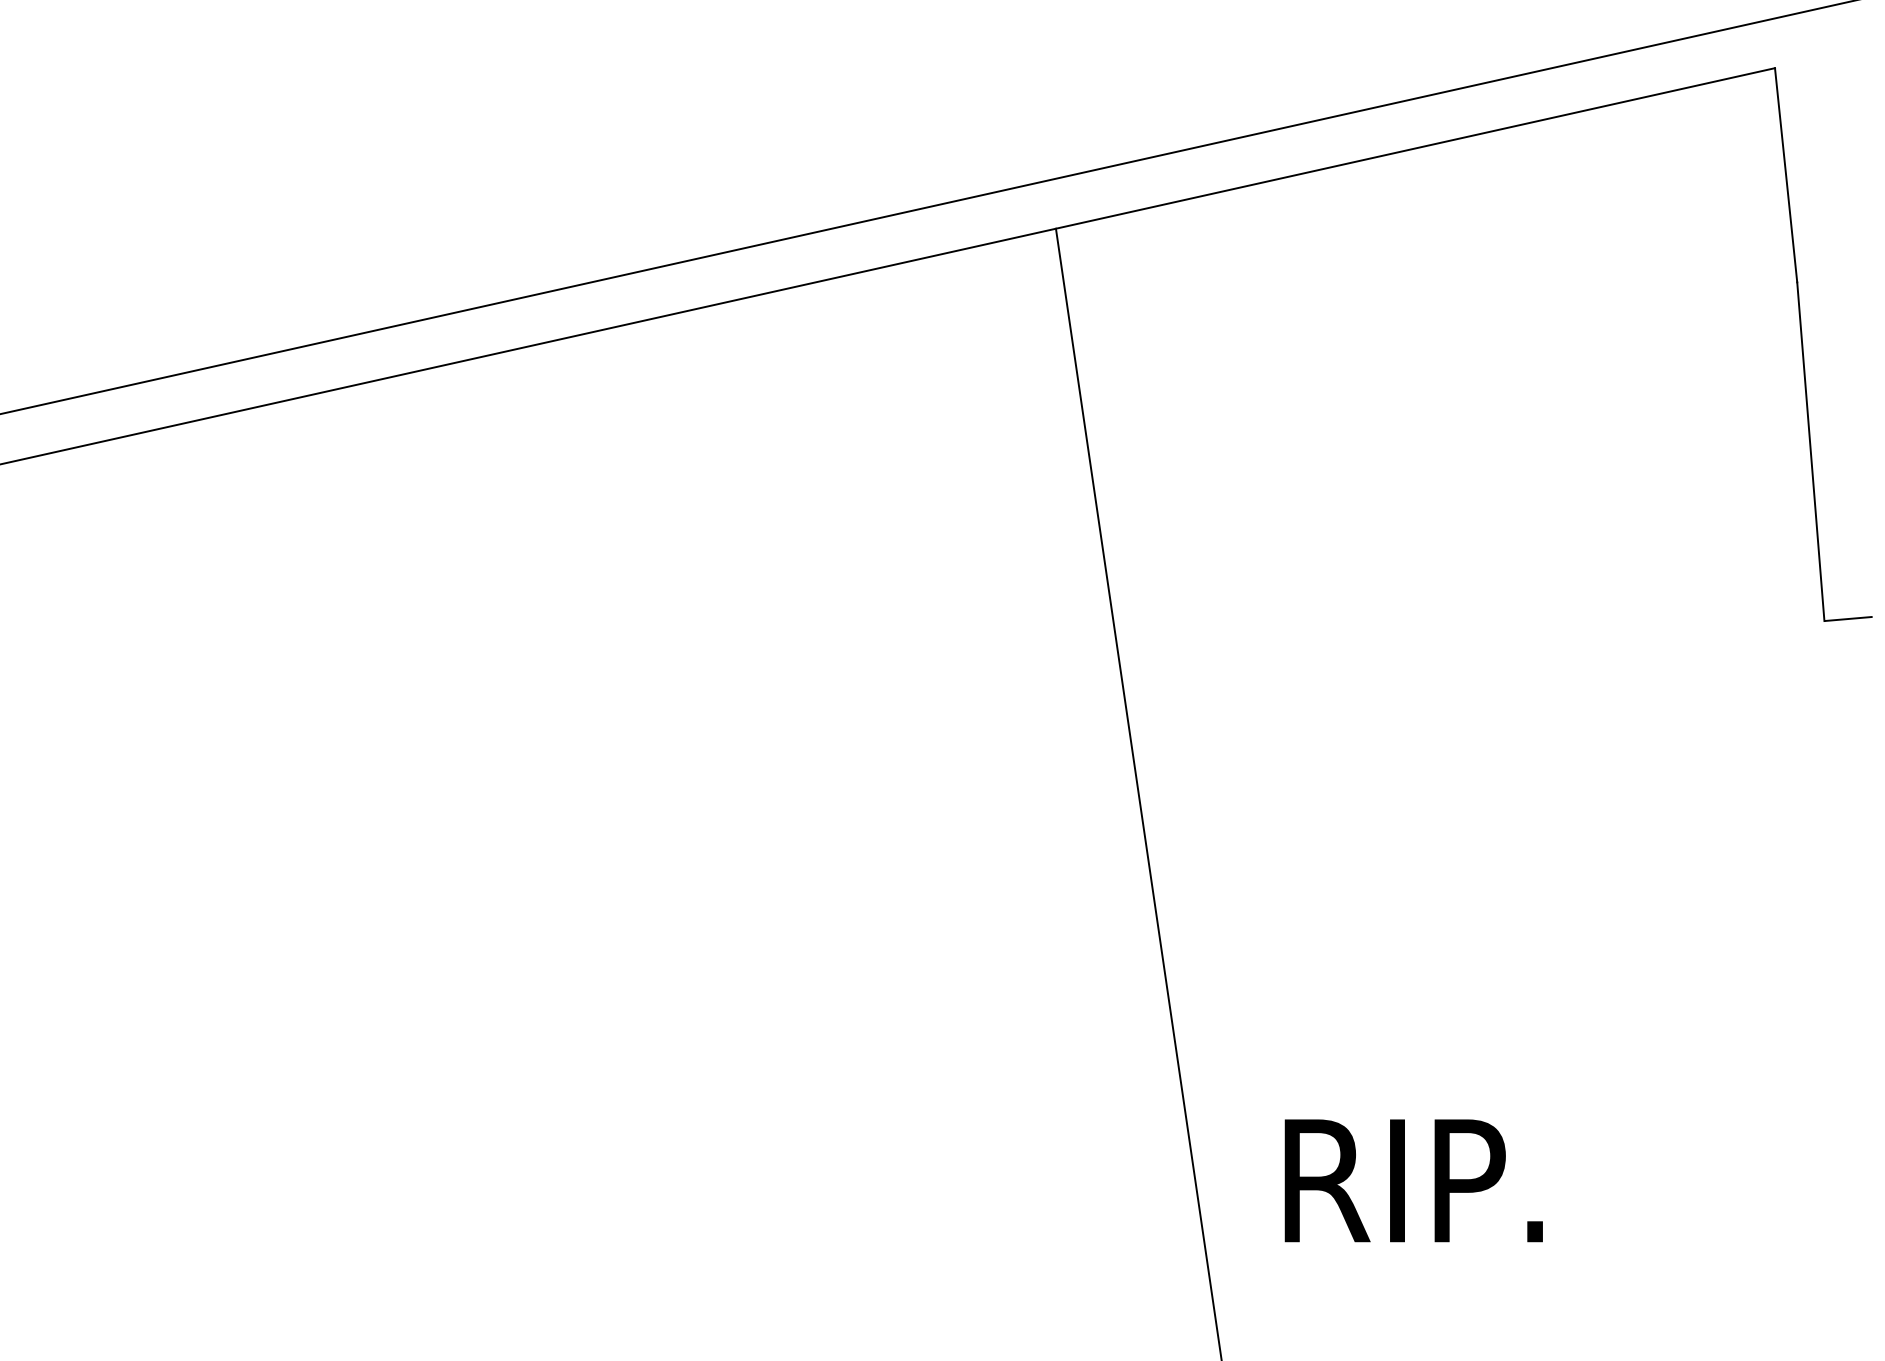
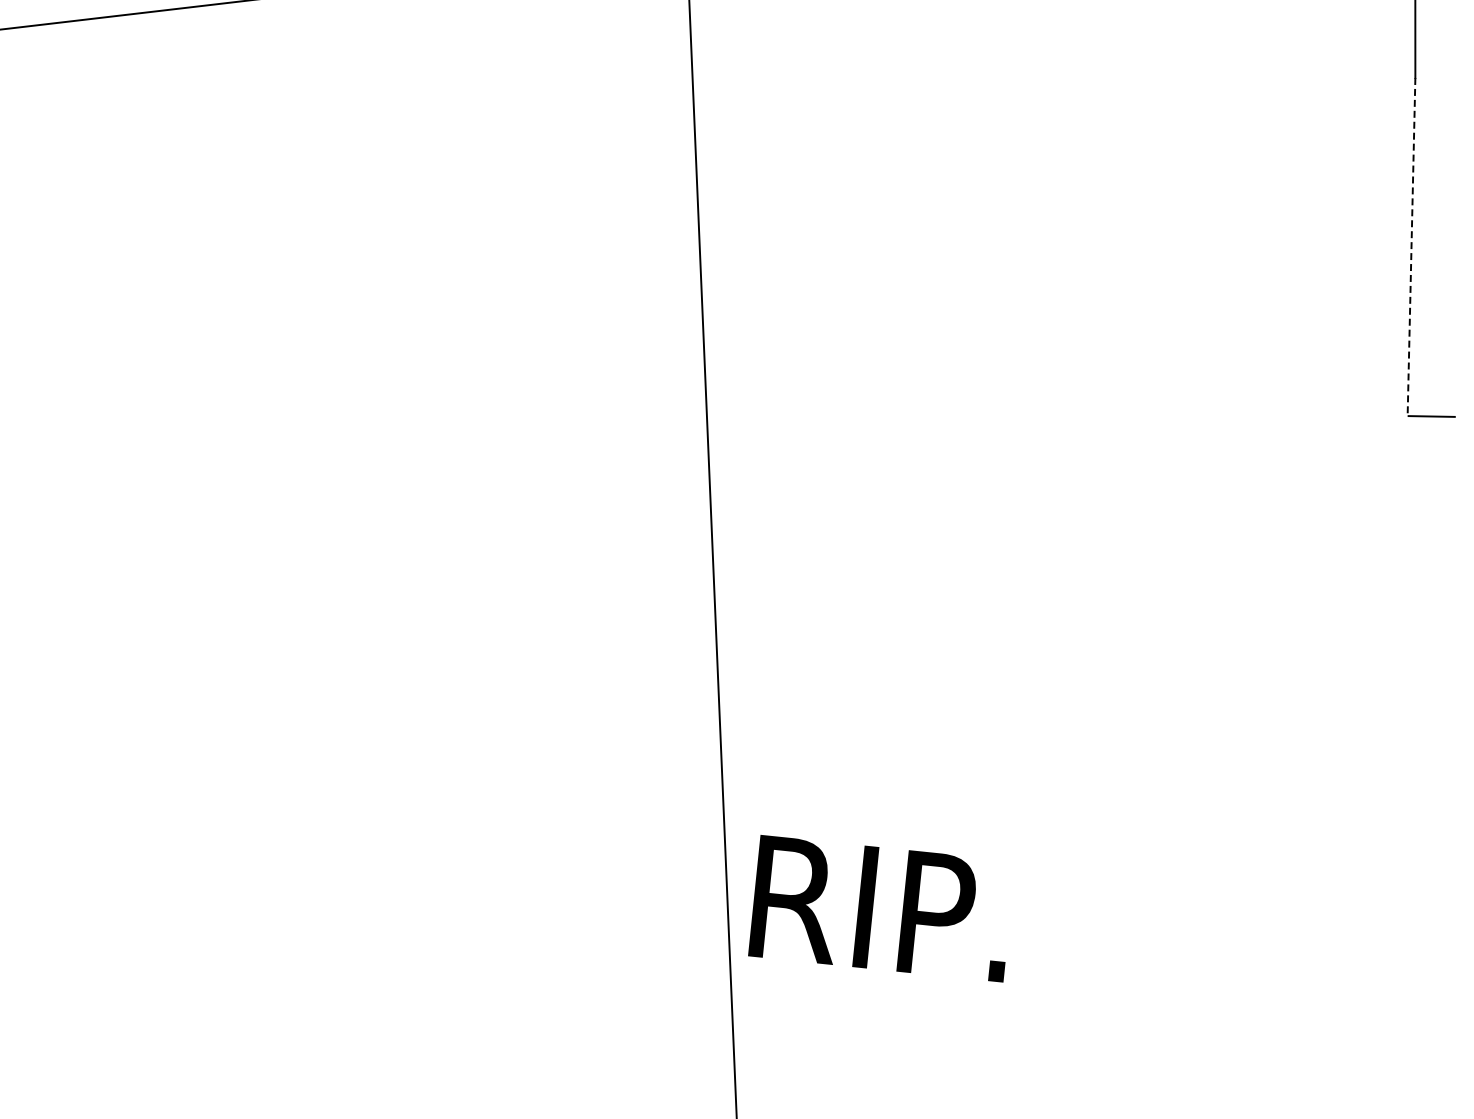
line: (1810, 451) -> (1411, 246), solid -> dashed
text: (1413, 1180) -> (881, 908), moved

